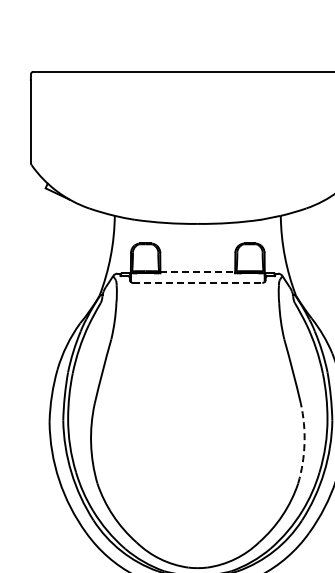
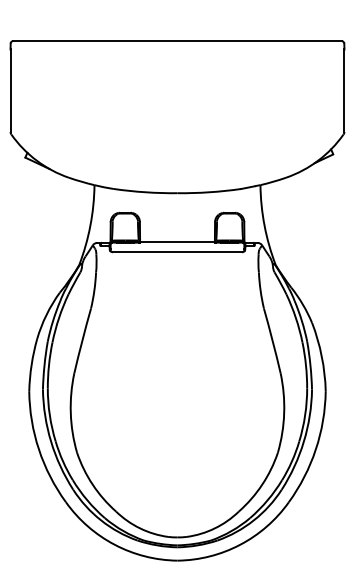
line: (198, 272) -> (178, 241), dashed -> solid
line: (197, 283) -> (177, 252), dashed -> solid
arc: (304, 444) -> (284, 413), dashed -> solid

